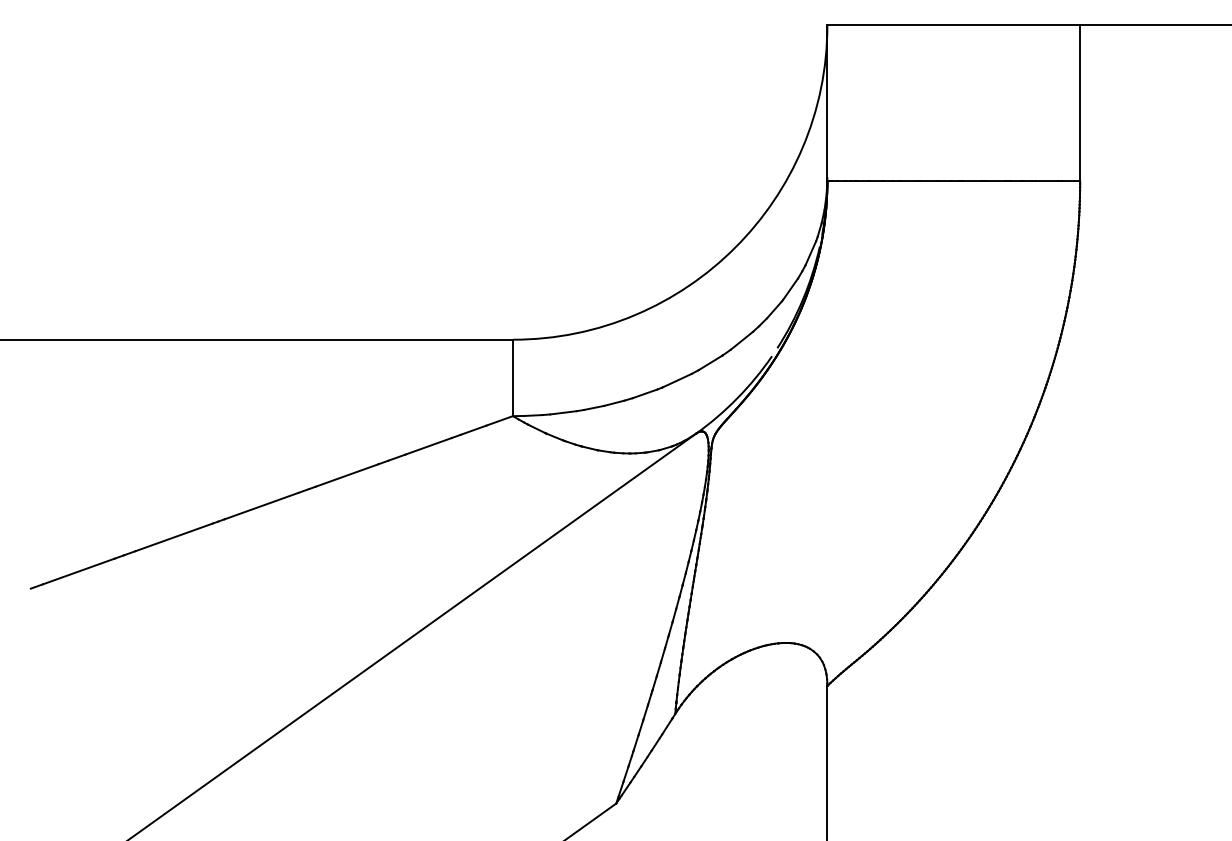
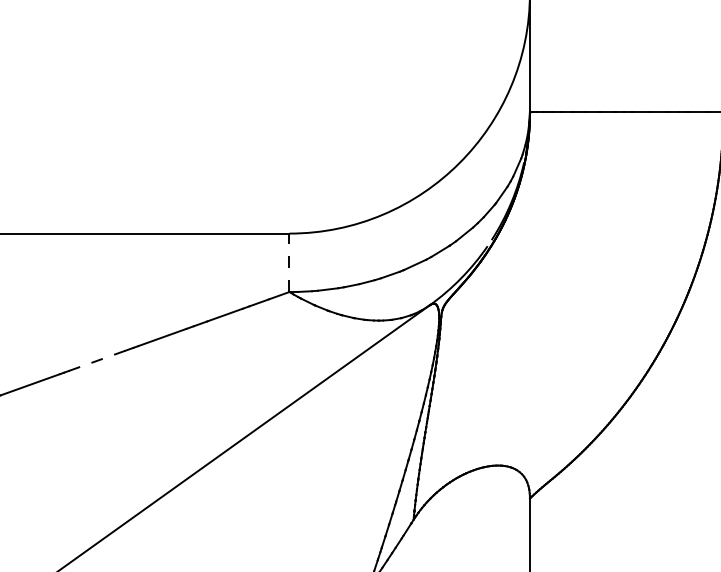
line: (512, 377) -> (289, 262), solid -> dashed
line: (261, 505) -> (97, 360), solid -> dashed

